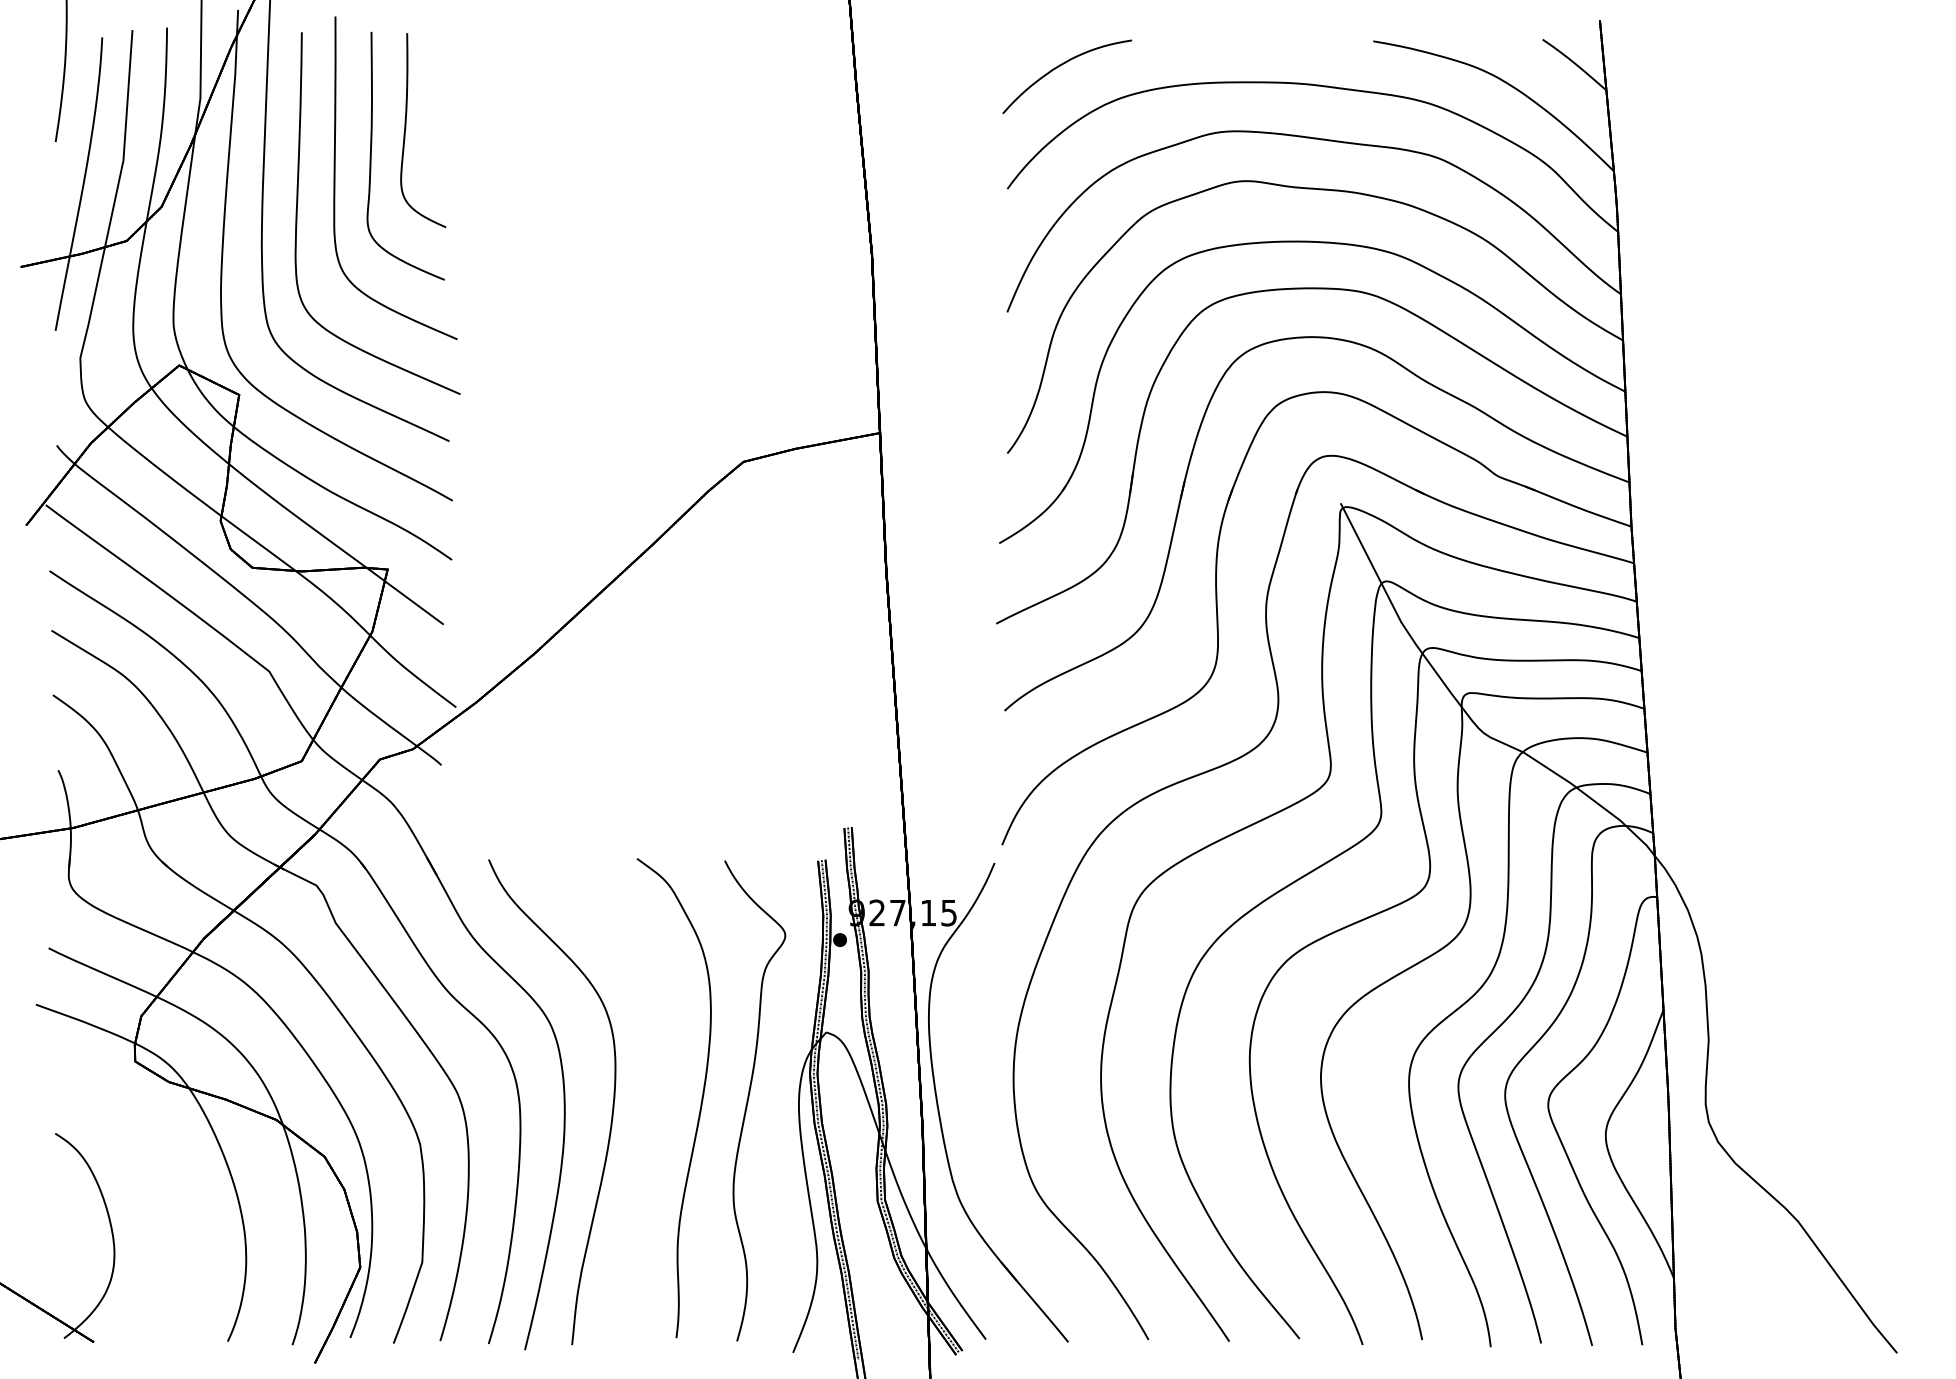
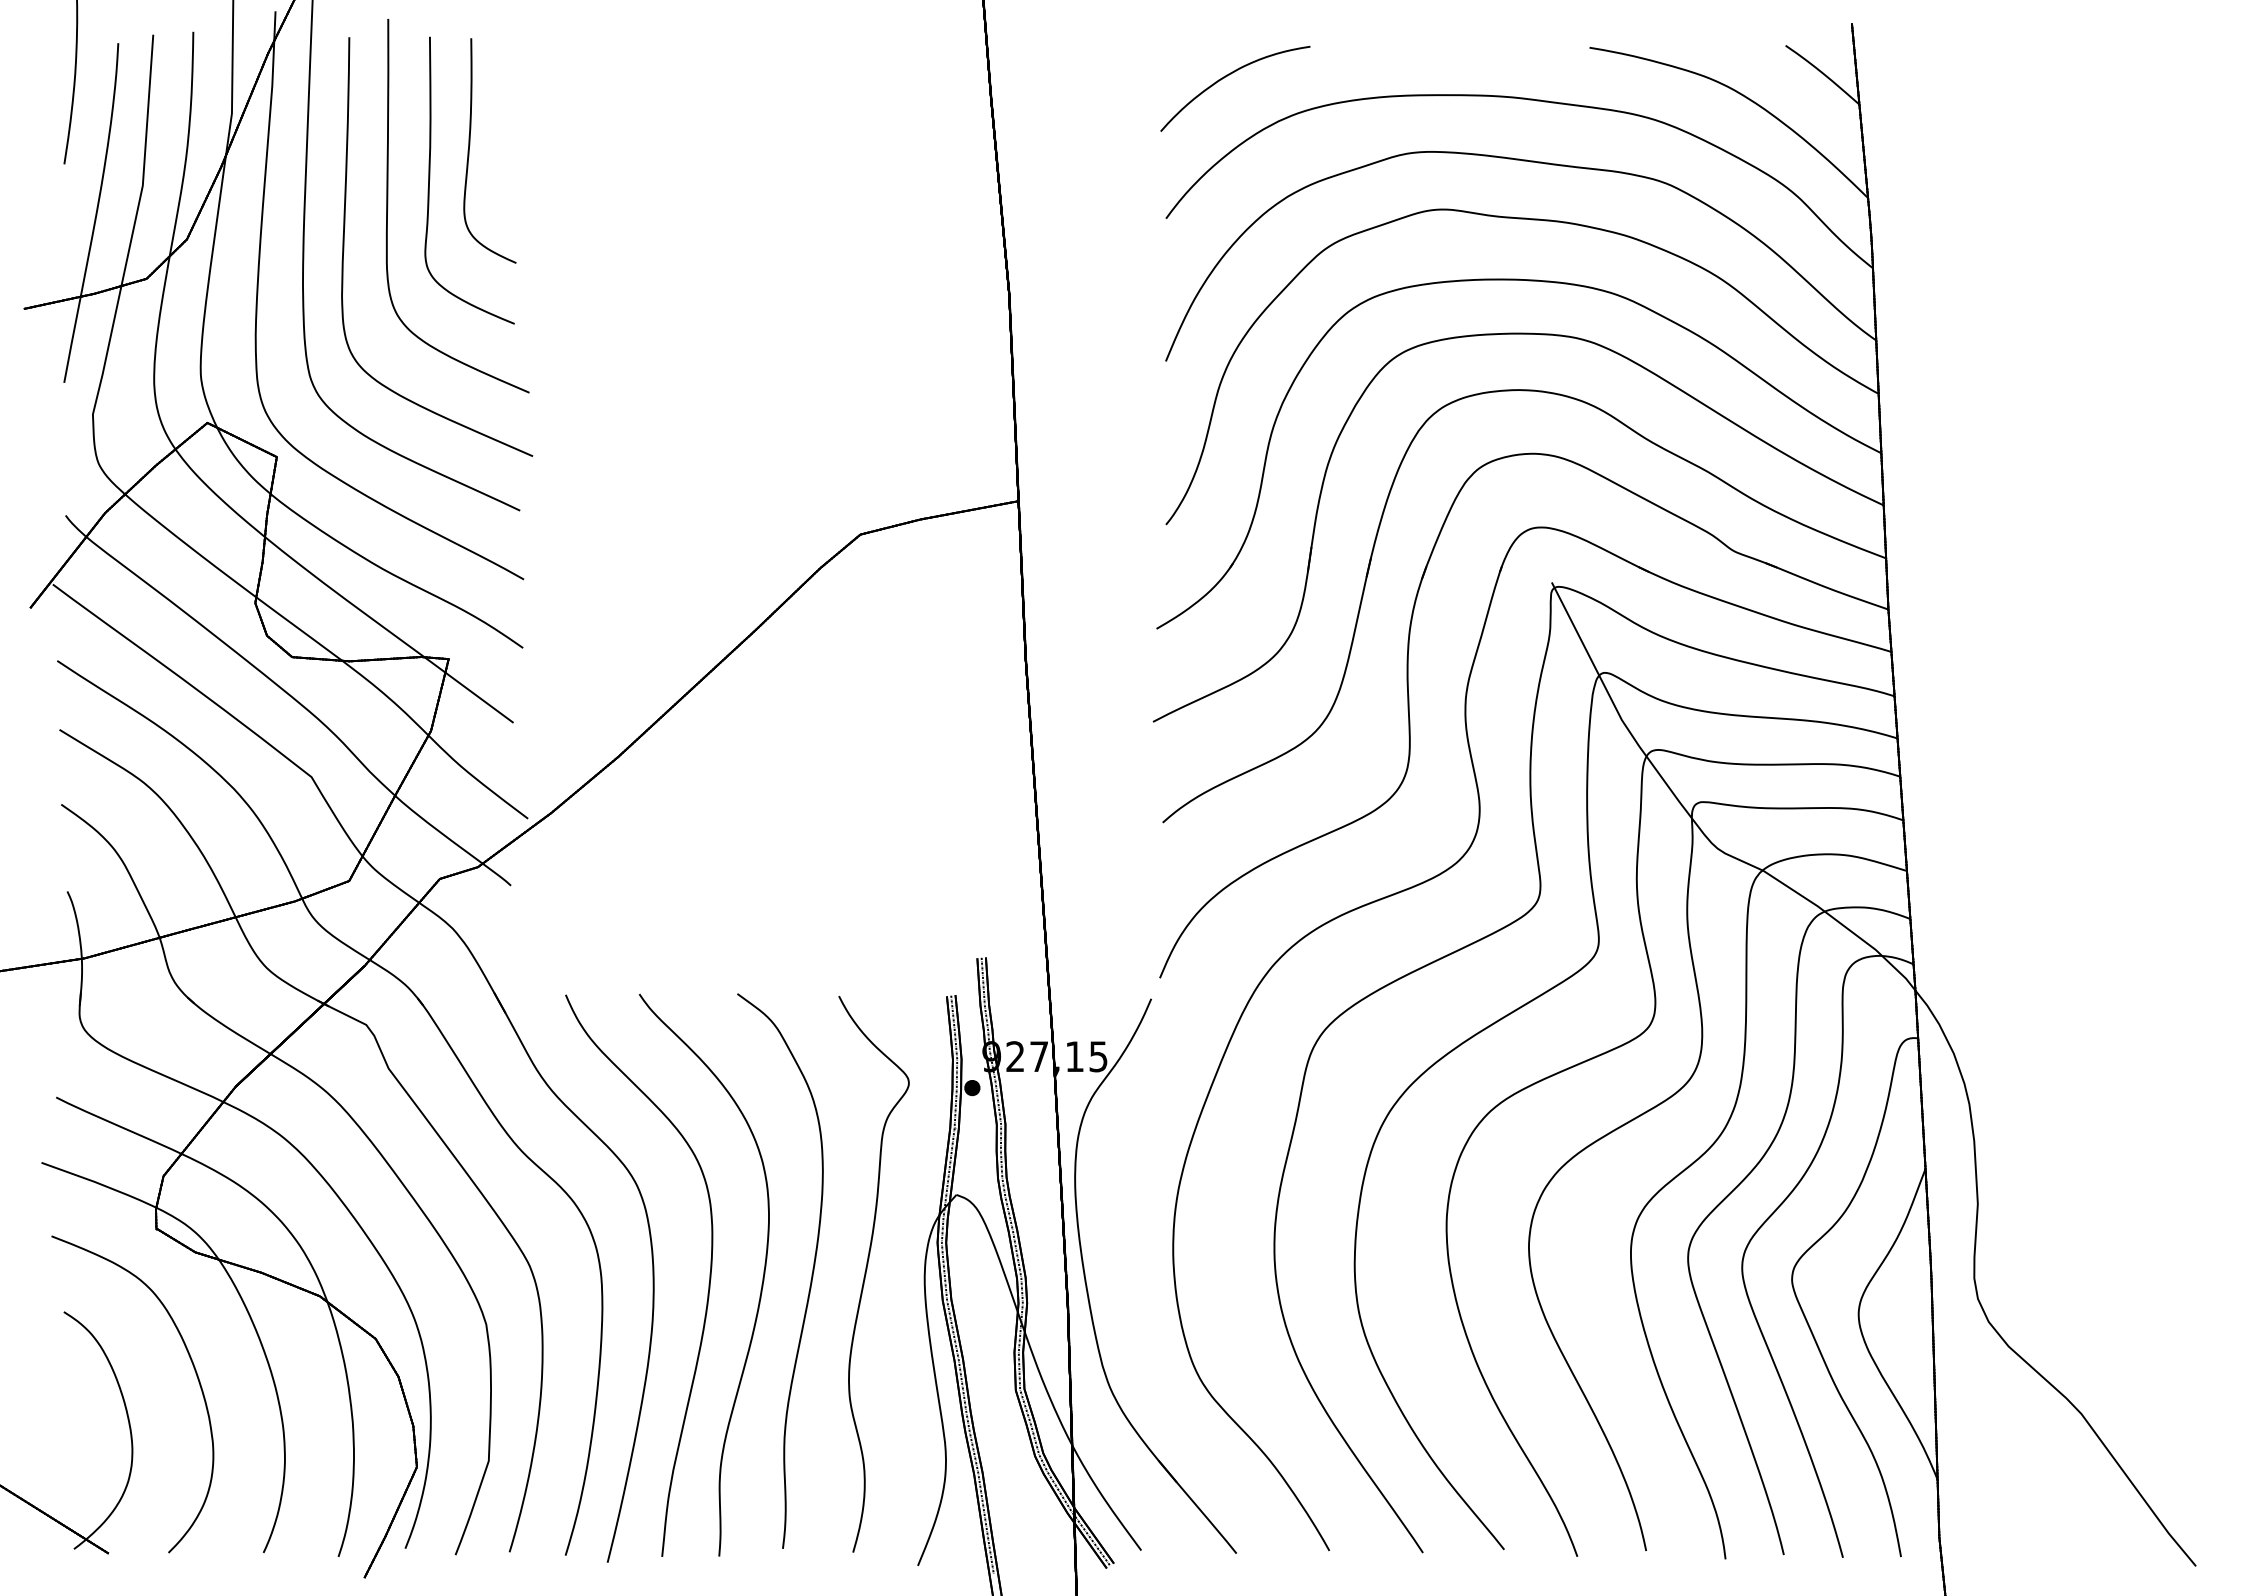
part: (657, 1109) -> (761, 1284), added
curve: (167, 1182) -> (193, 1368), added

